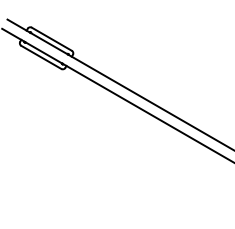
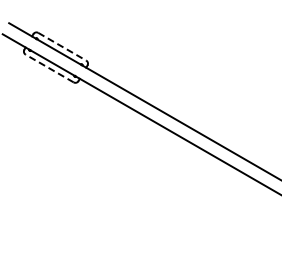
line: (52, 39) -> (62, 46), solid -> dashed
line: (41, 57) -> (49, 68), solid -> dashed

